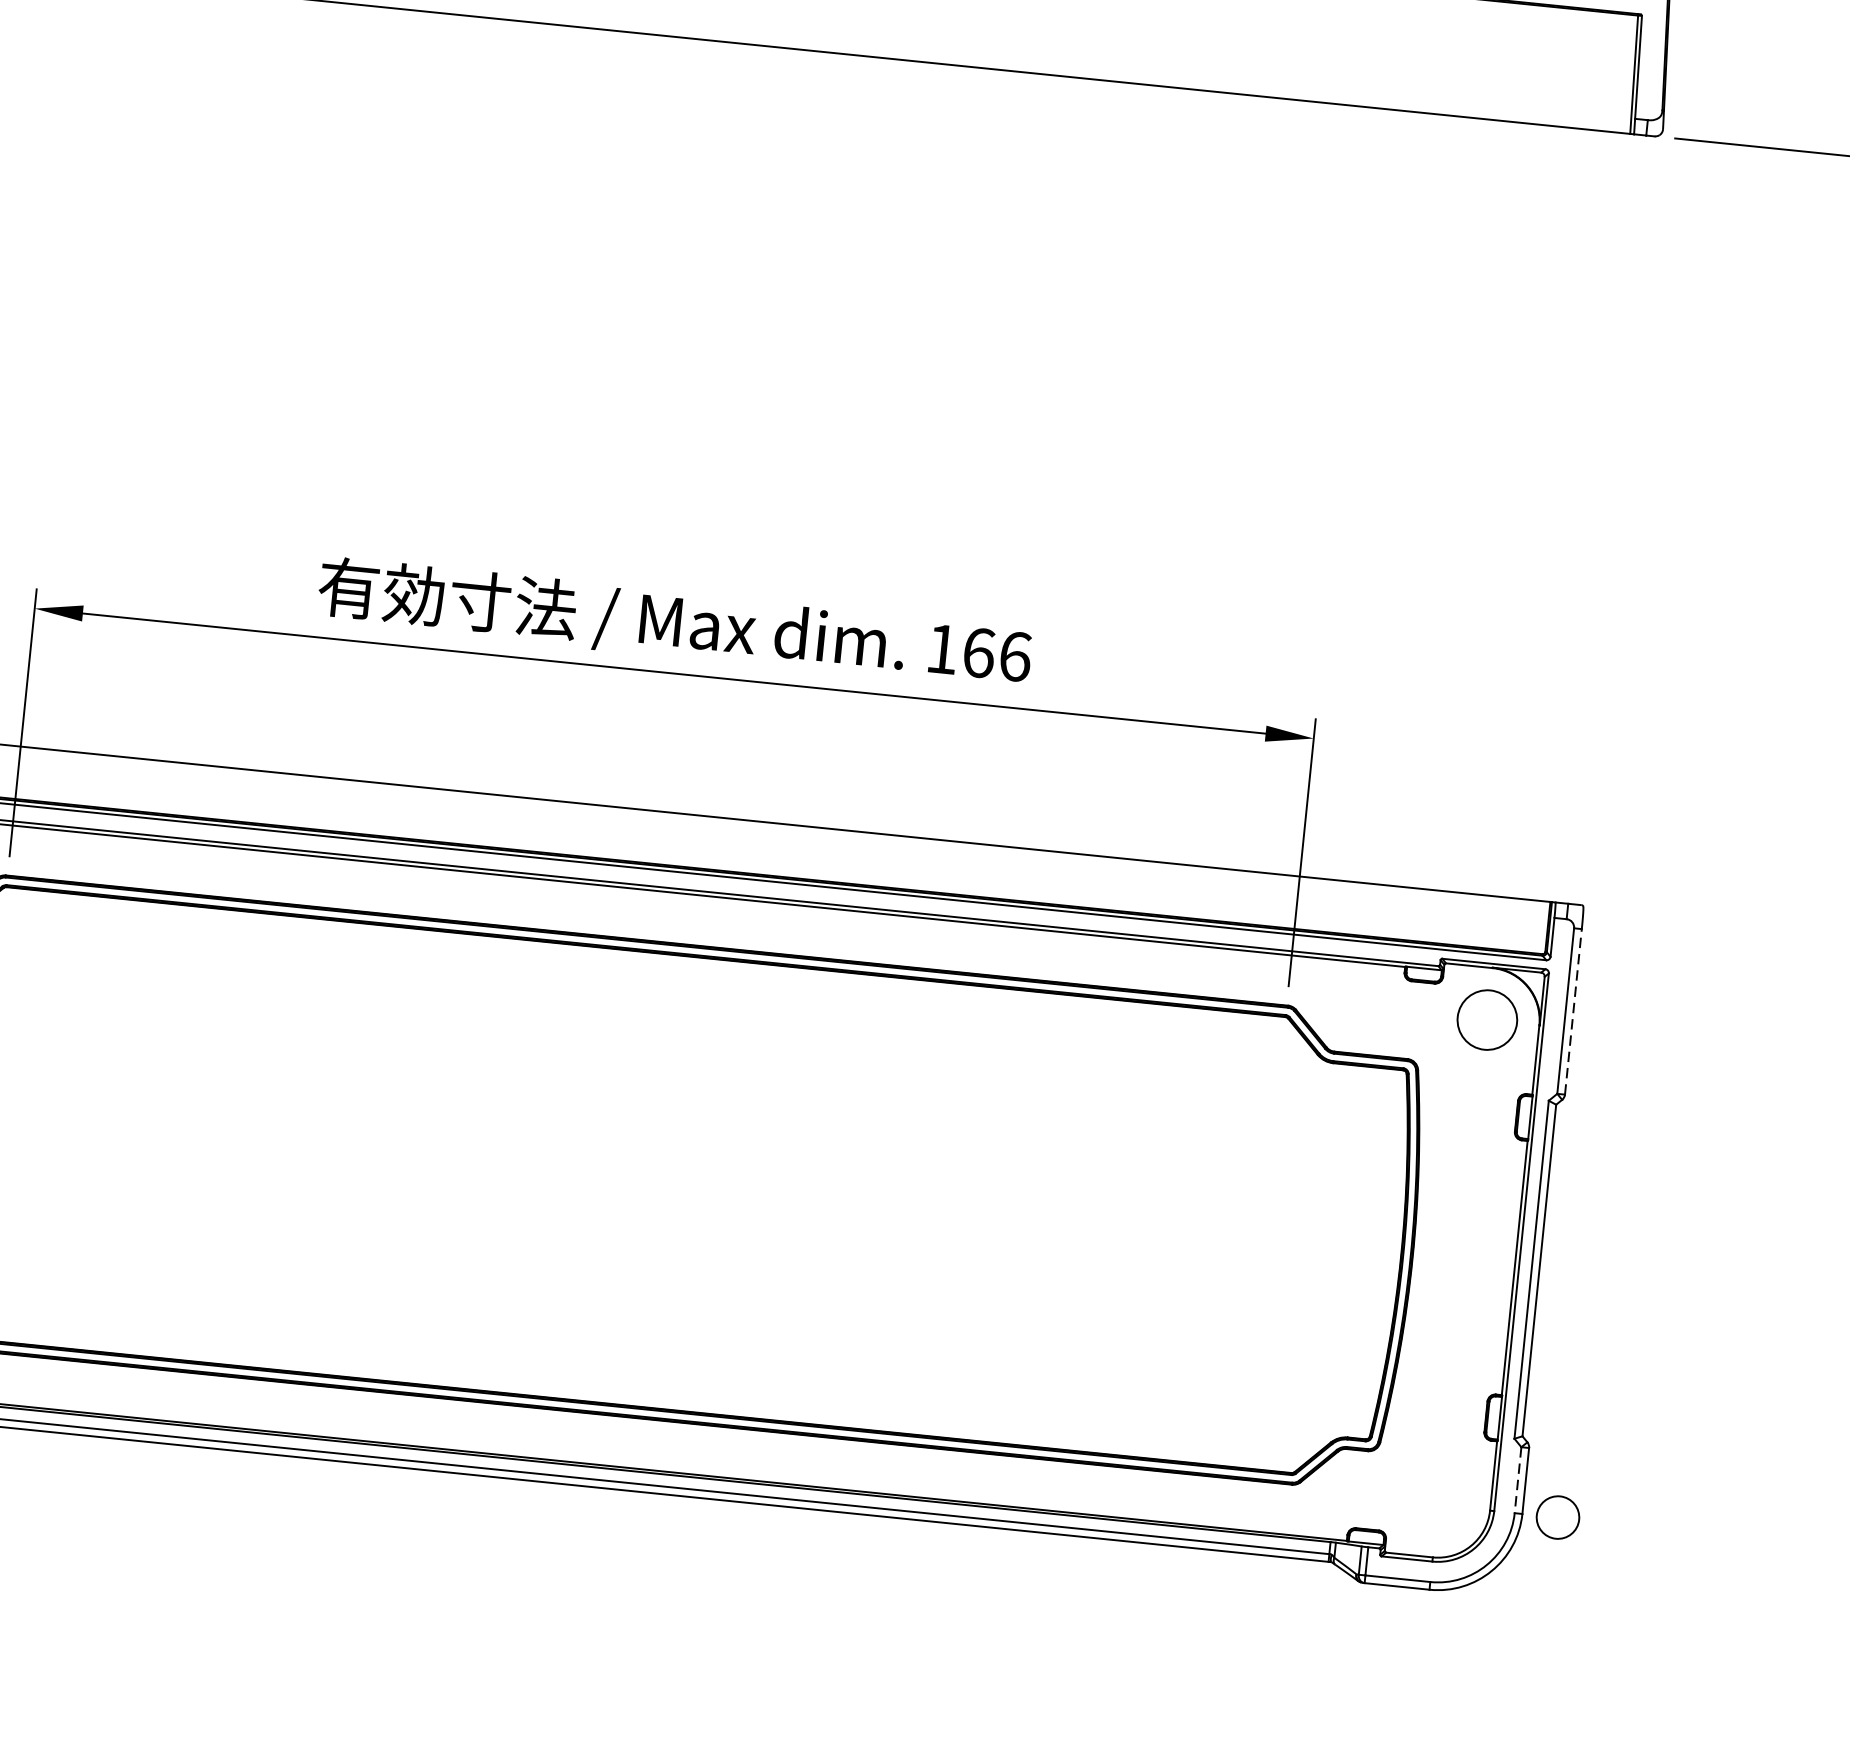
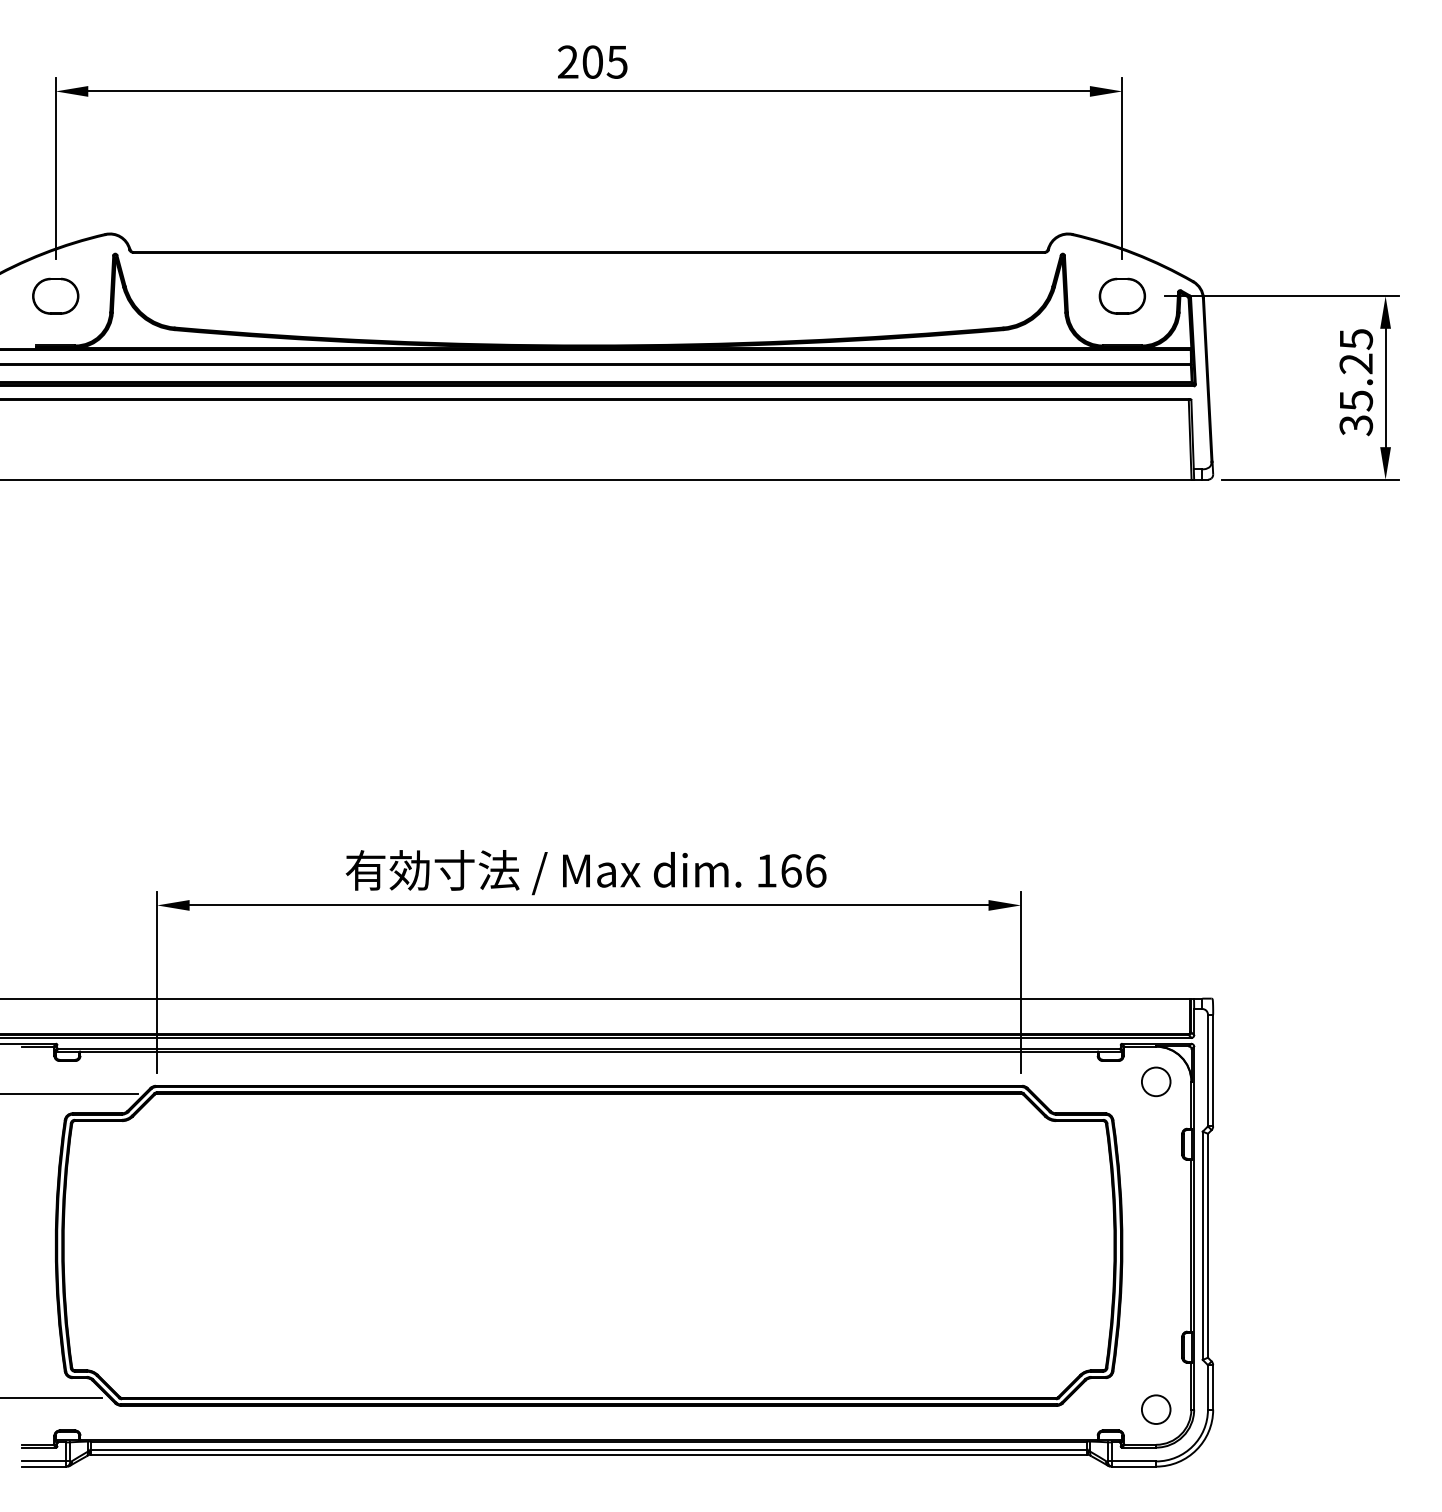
line: (1573, 1011) -> (1213, 1070), dashed -> solid
circle: (1486, 1019) -> (1155, 1081), size x0.71
line: (1517, 1480) -> (1207, 1387), dashed -> solid
circle: (1558, 1517) -> (1156, 1409), moved

